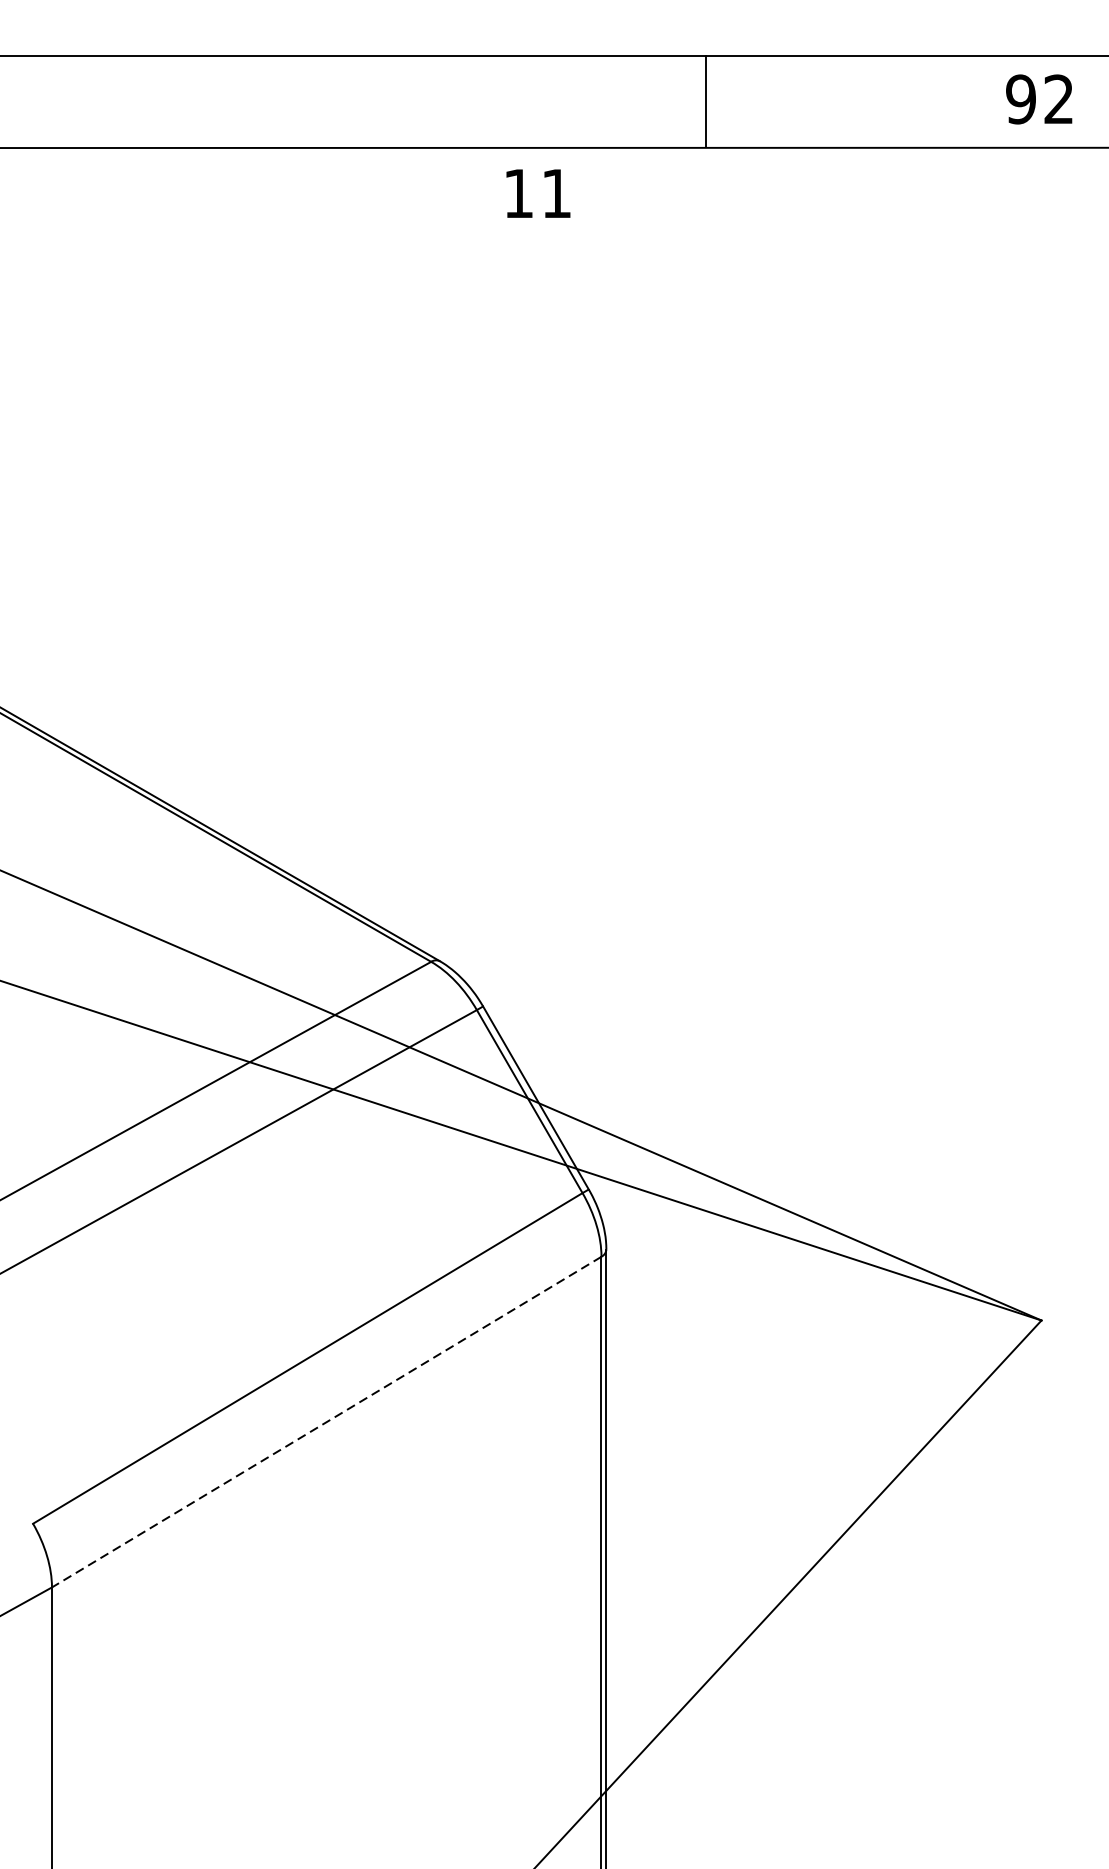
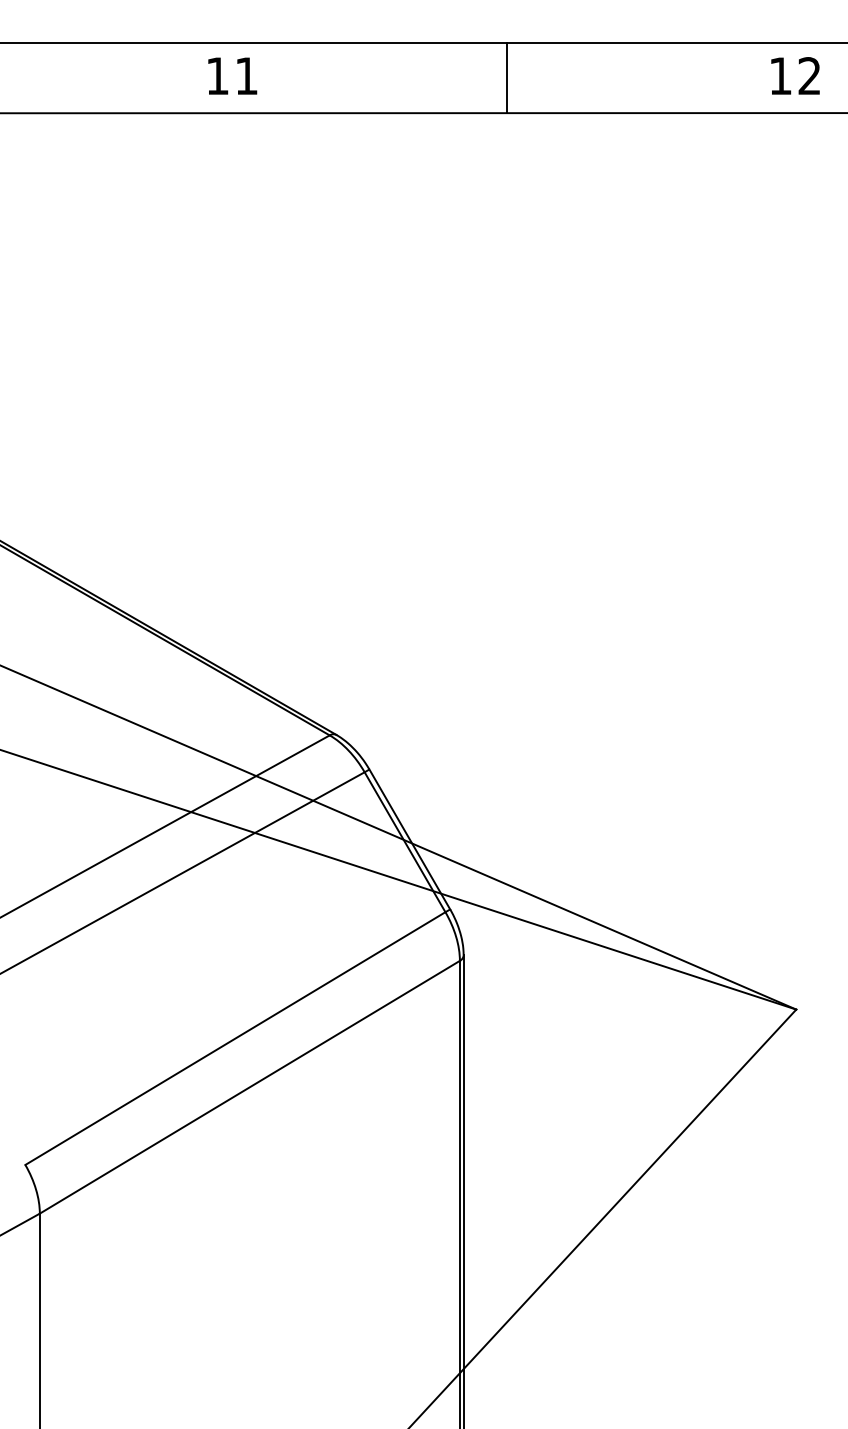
text: (1020, 99) -> (780, 76), 92 -> 12
line: (705, 101) -> (506, 77), moved
text: (538, 192) -> (232, 75), moved
line: (326, 1422) -> (249, 1087), dashed -> solid

